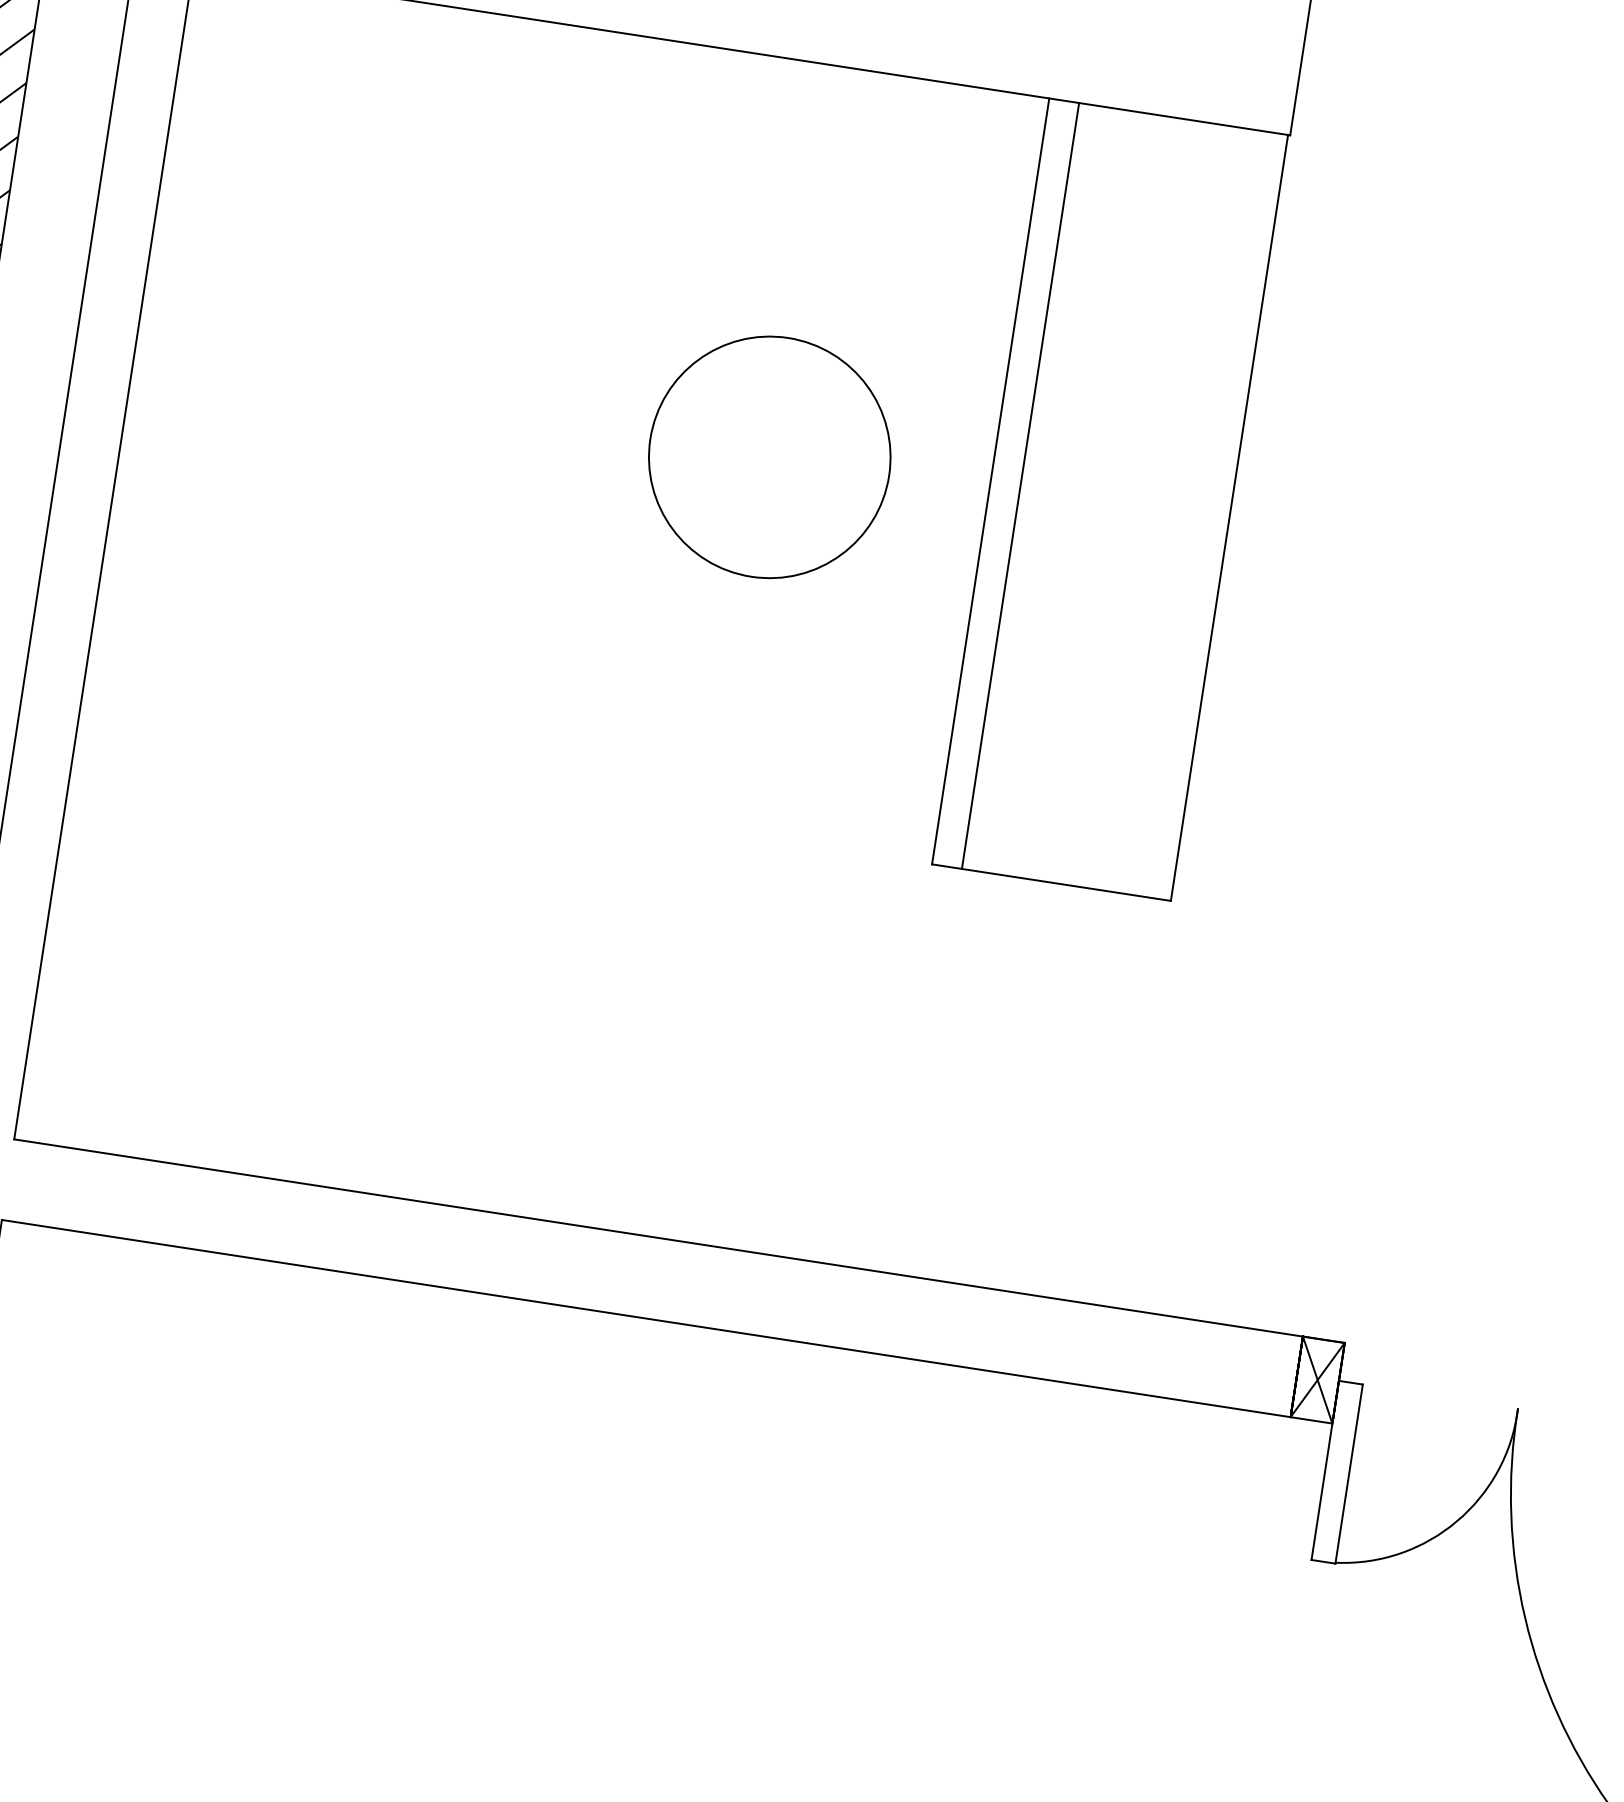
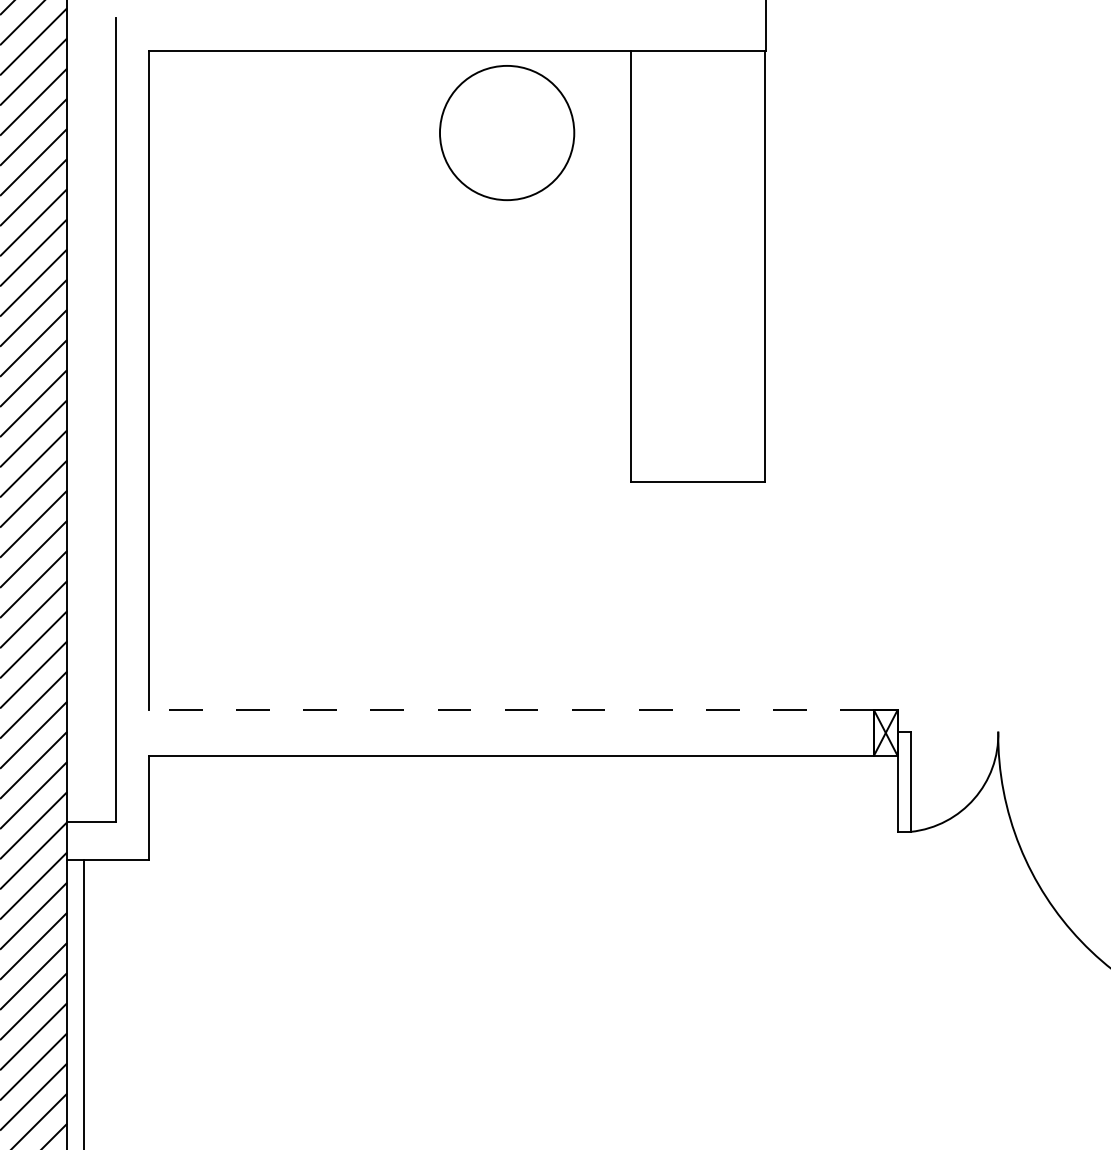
circle: (770, 458) -> (507, 133), moved
line: (1020, 485) -> (647, 266), removed
line: (658, 1238) -> (511, 710), solid -> dashed

